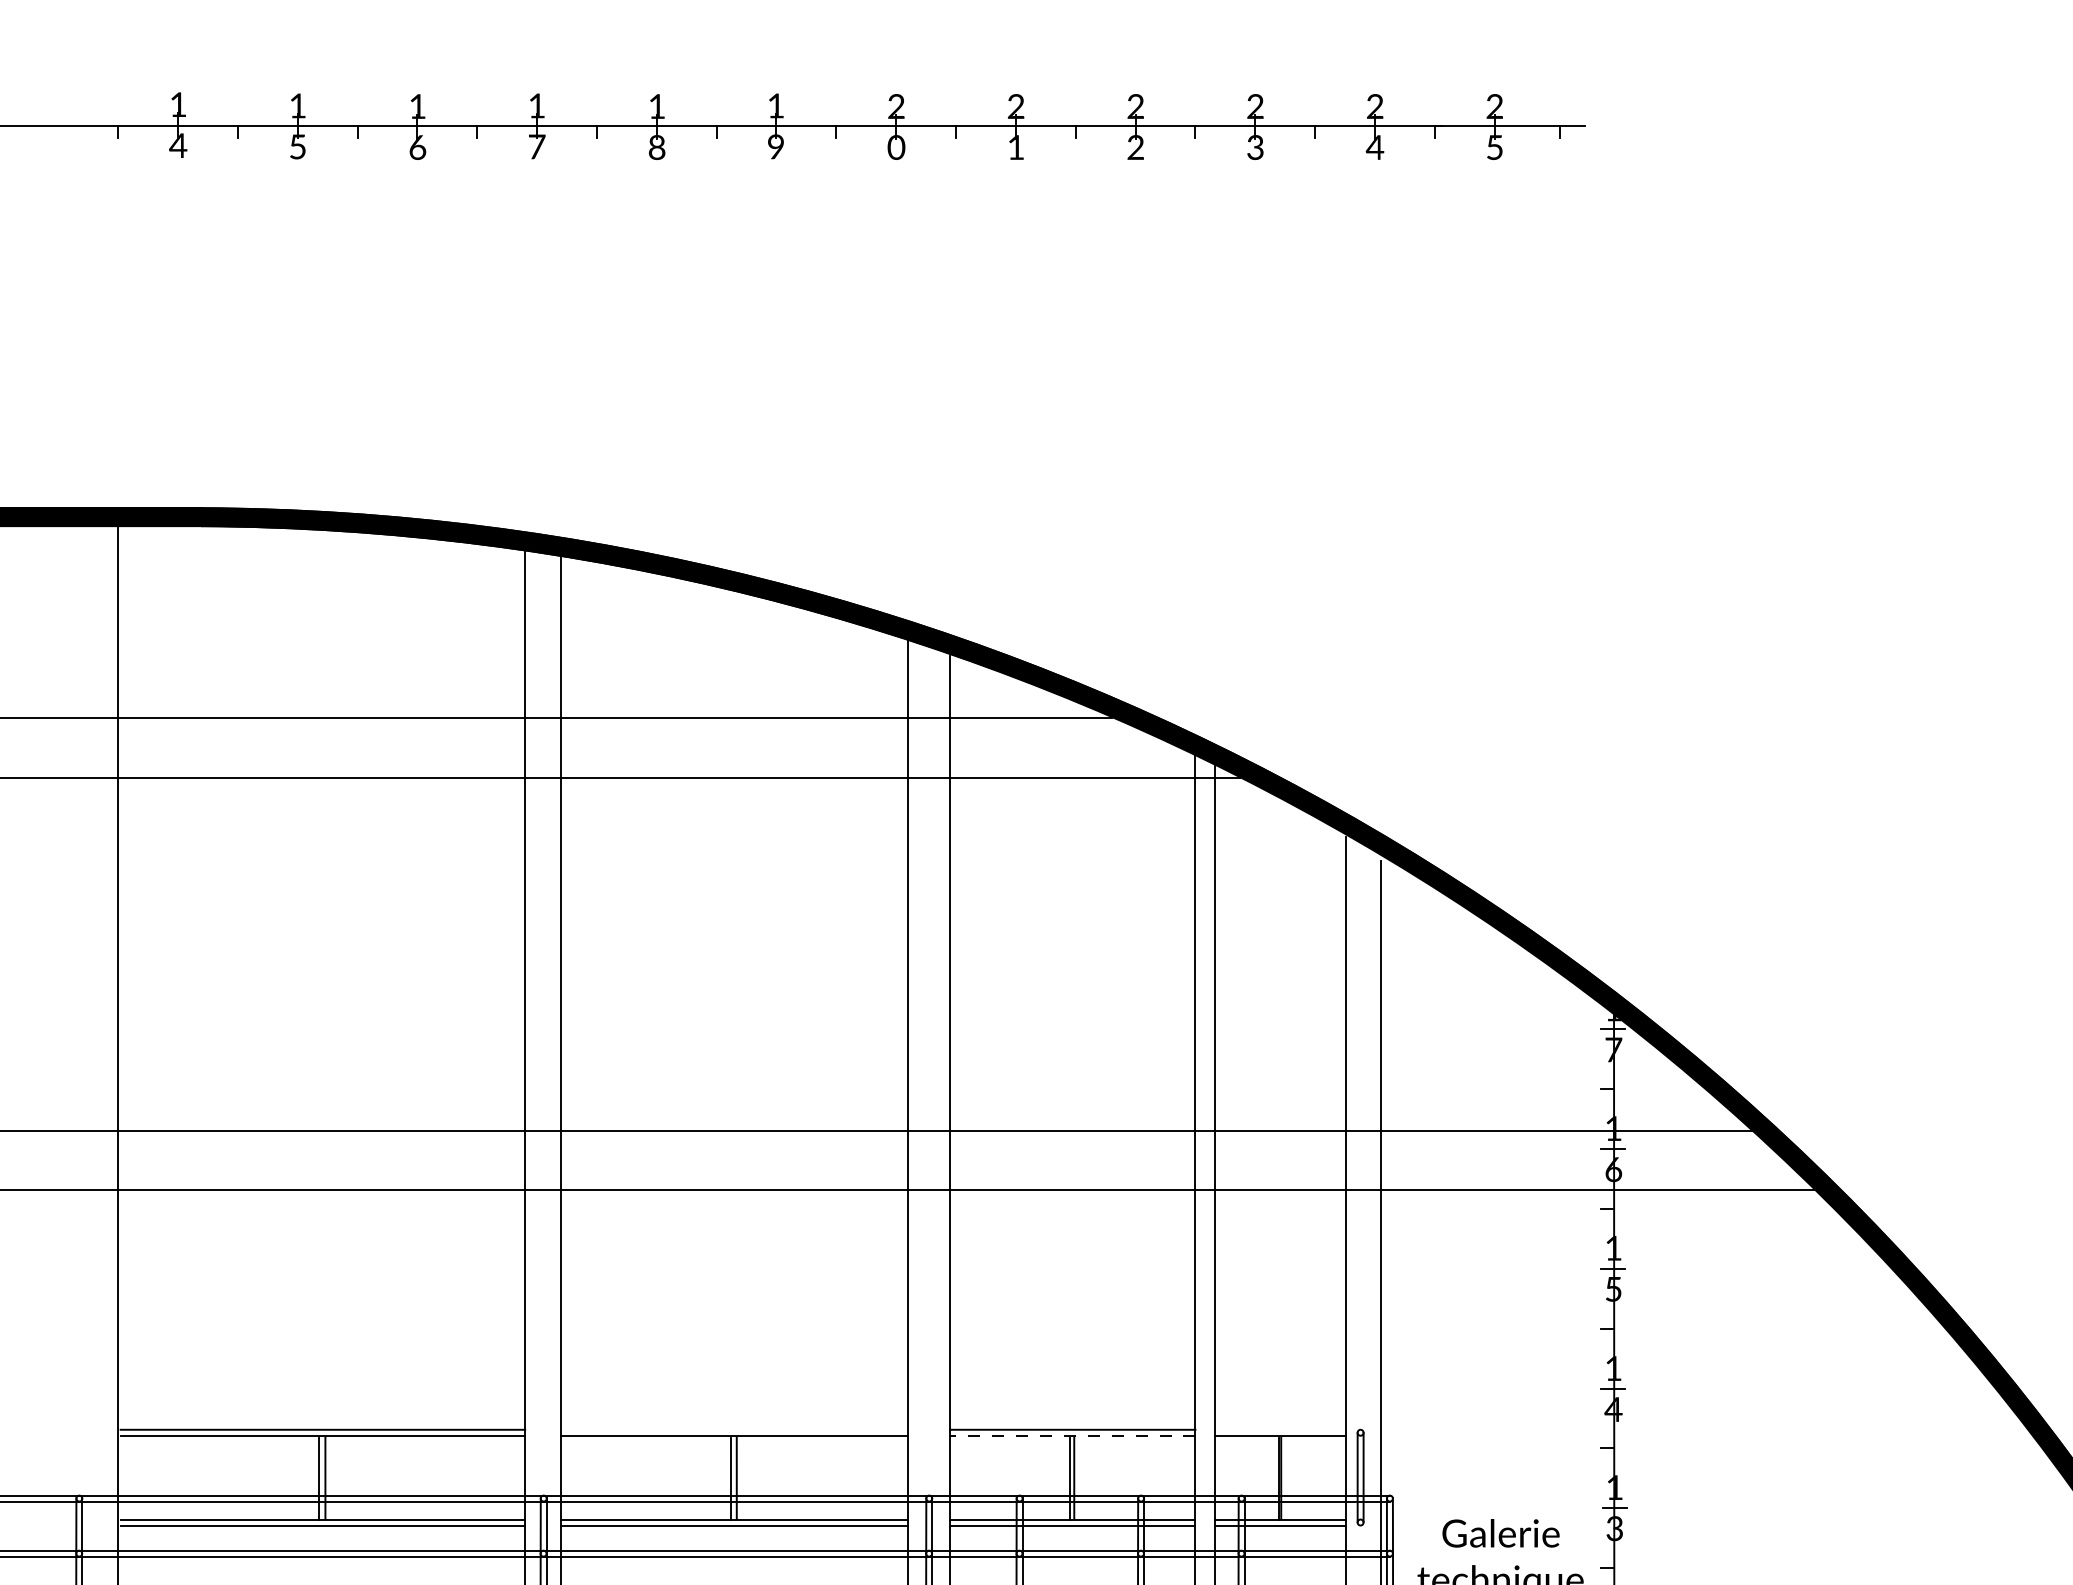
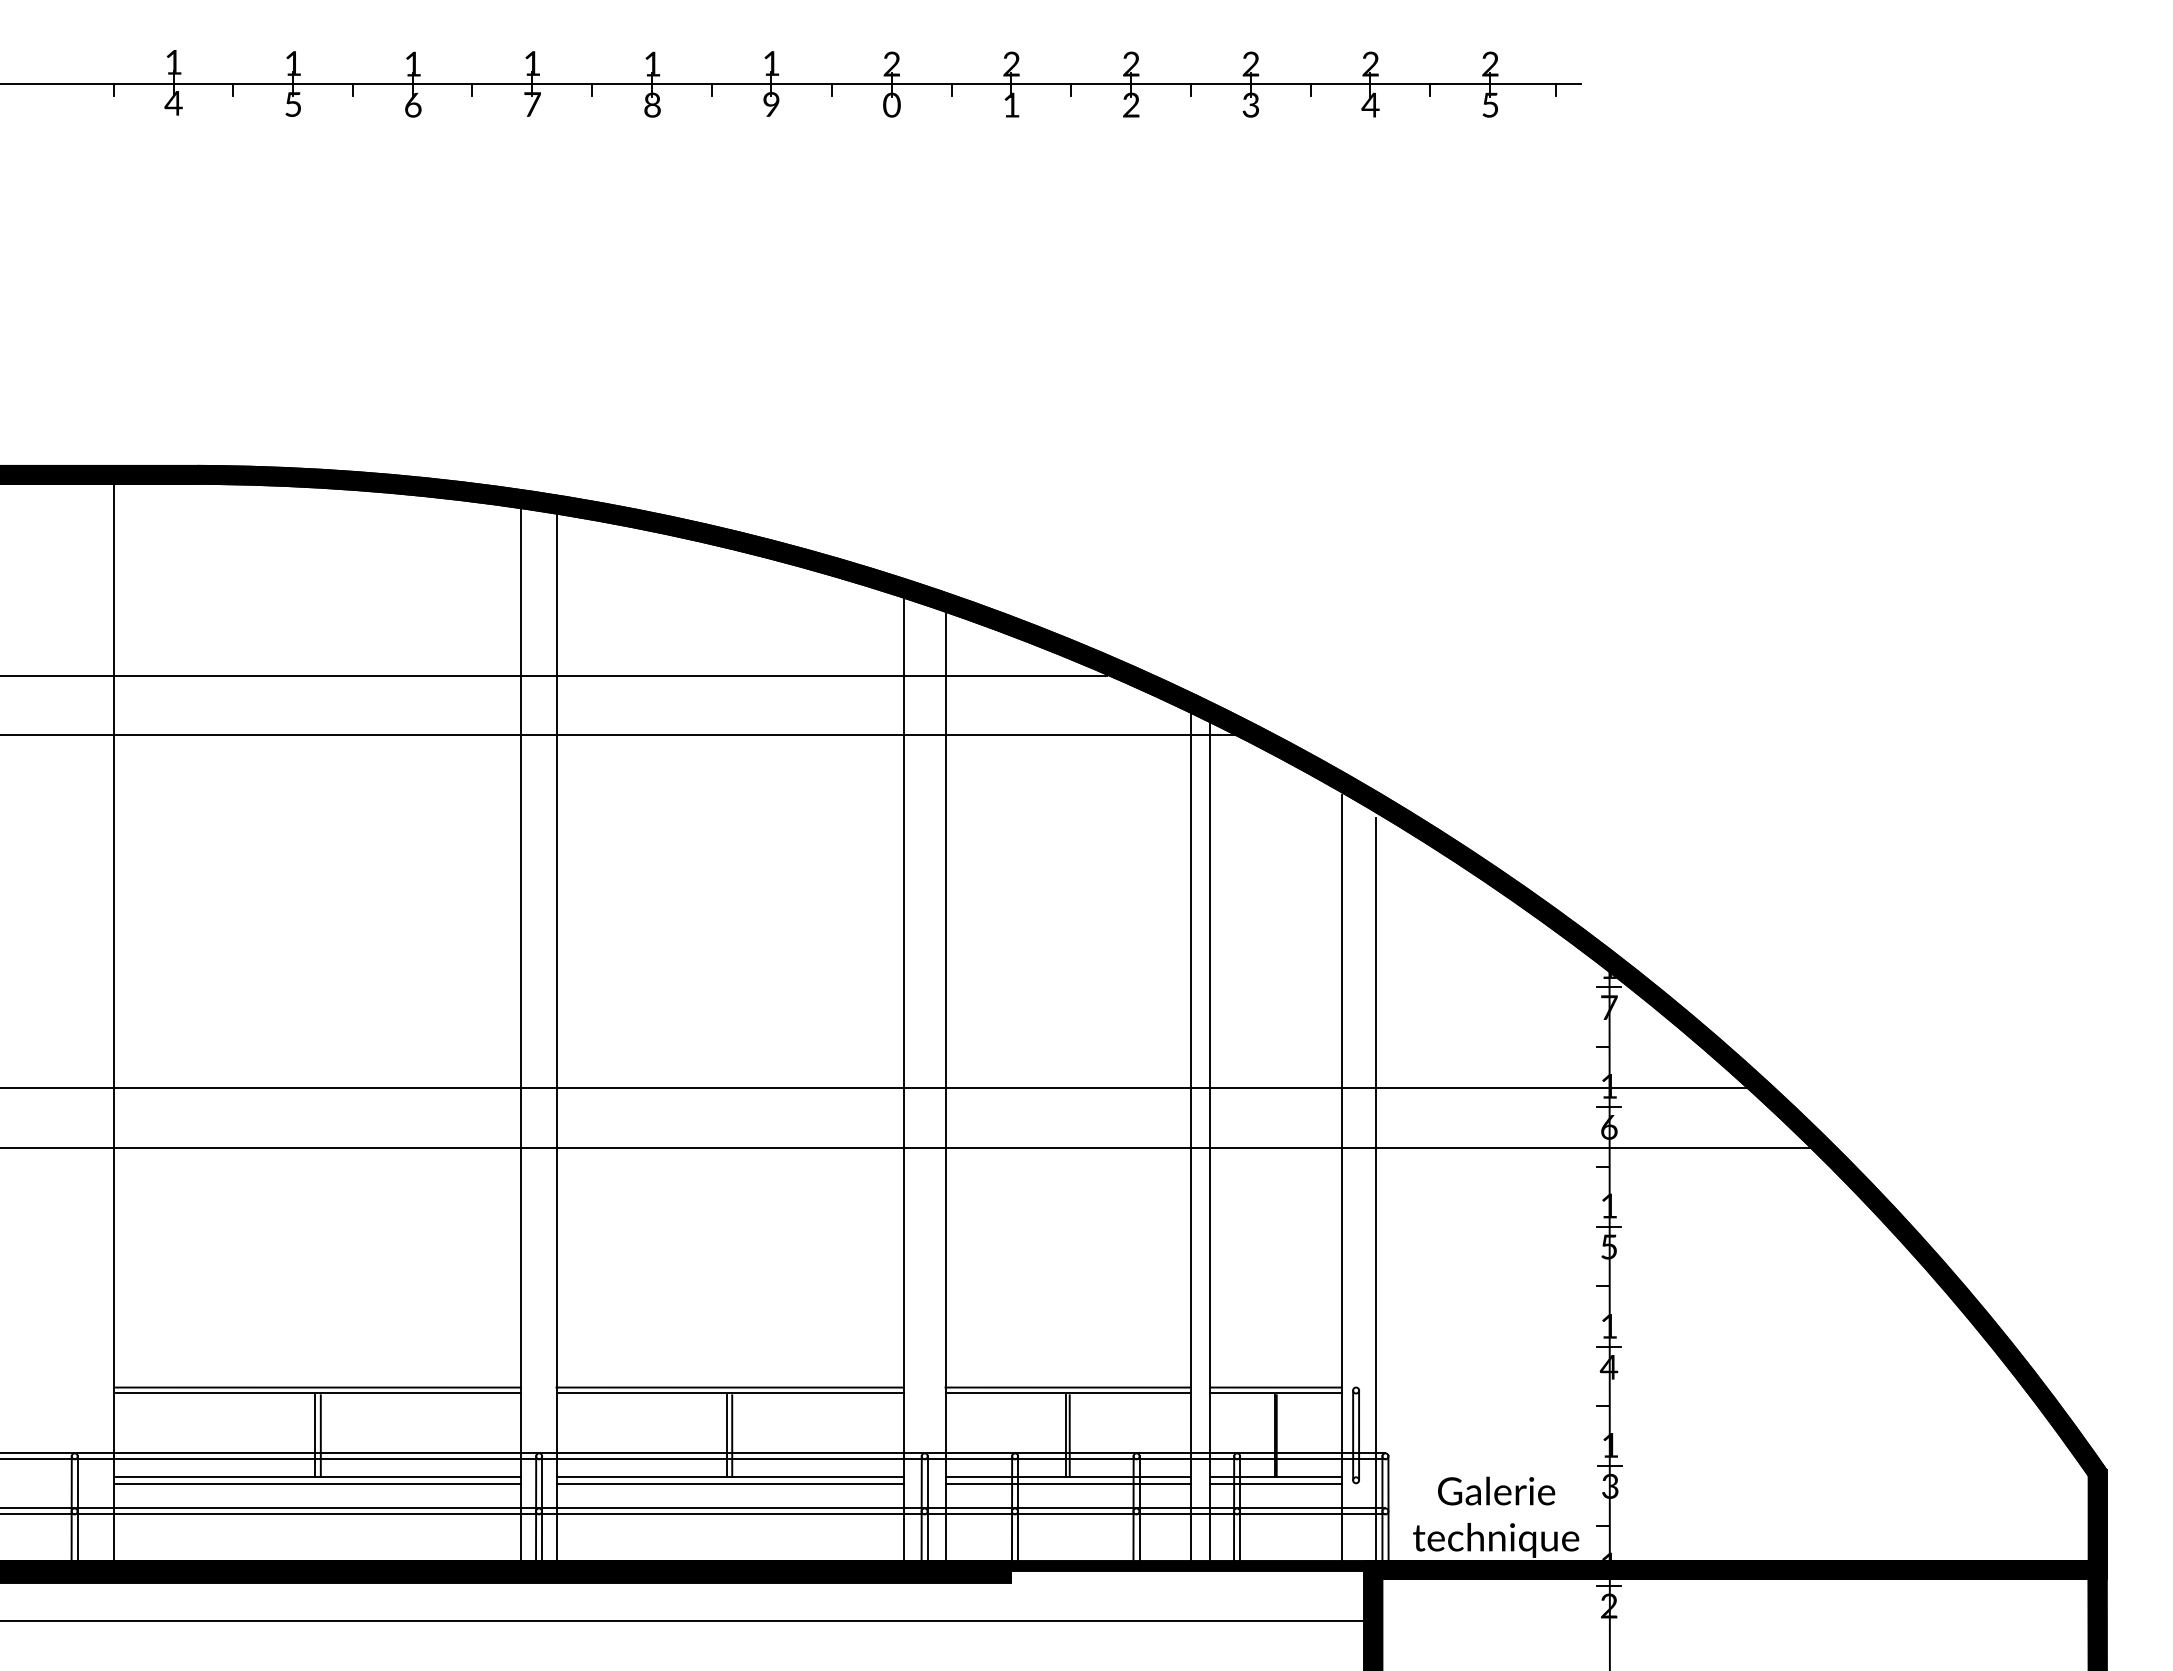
line: (734, 1429) -> (729, 1387), added
line: (1280, 1429) -> (1275, 1387), added
line: (1073, 1435) -> (1068, 1393), dashed -> solid

